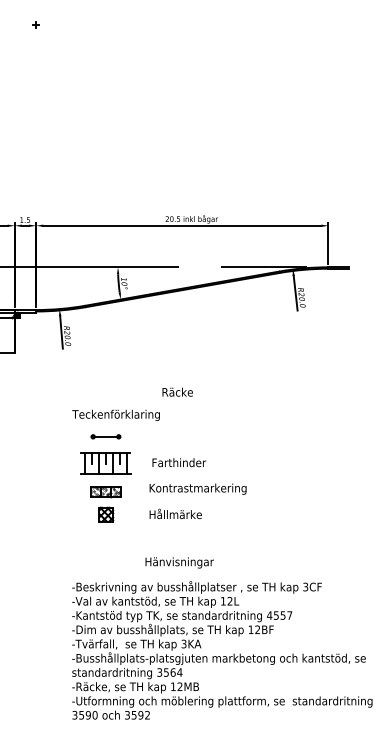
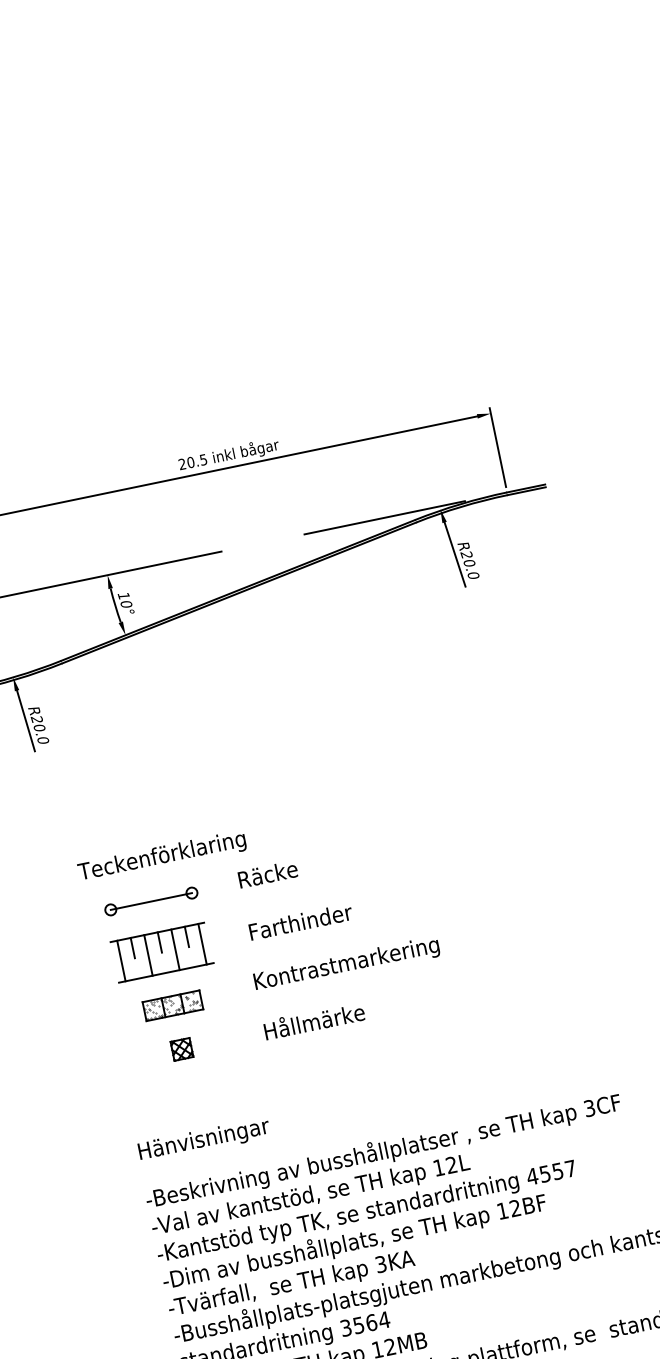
text: (177, 391) -> (267, 873), moved
part: (105, 436) -> (150, 901), size x1.67
part: (105, 514) -> (181, 1049), size x0.71
text: (179, 562) -> (203, 1139), moved

